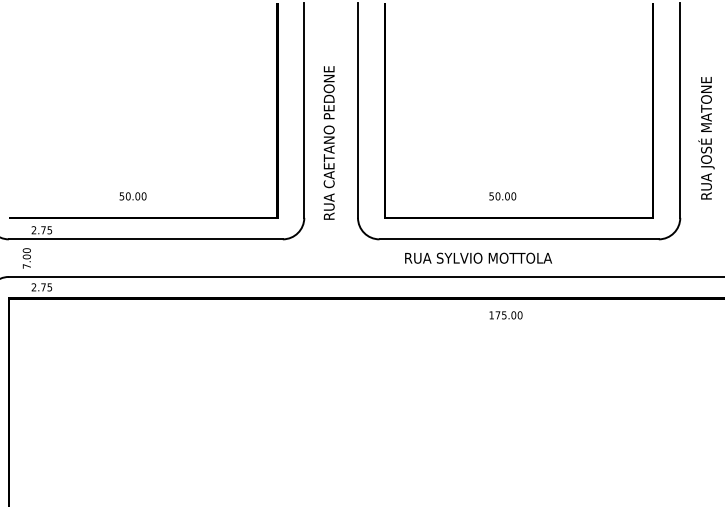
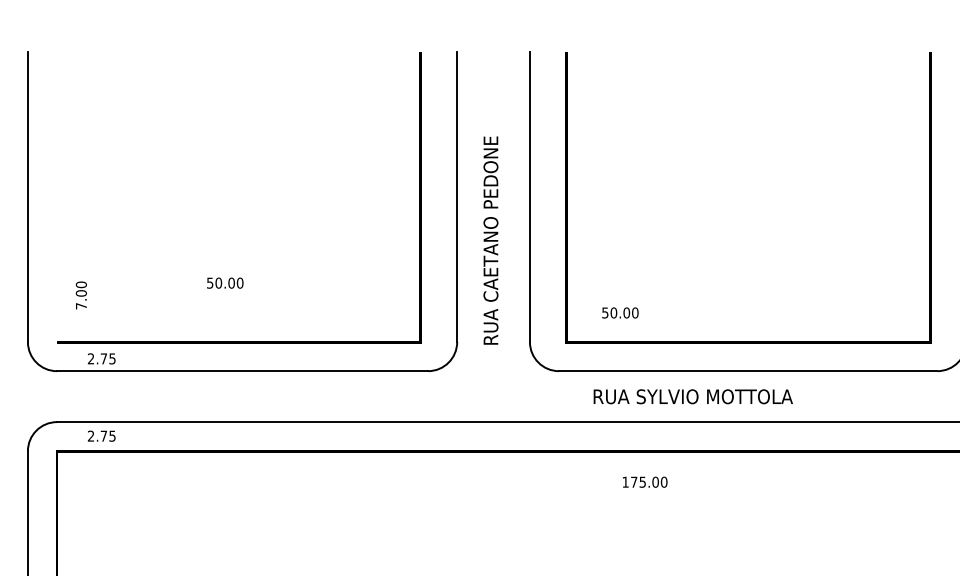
text: (132, 196) -> (224, 283), moved
text: (502, 196) -> (620, 313), moved
text: (26, 258) -> (80, 295), moved
text: (505, 315) -> (644, 482), moved

